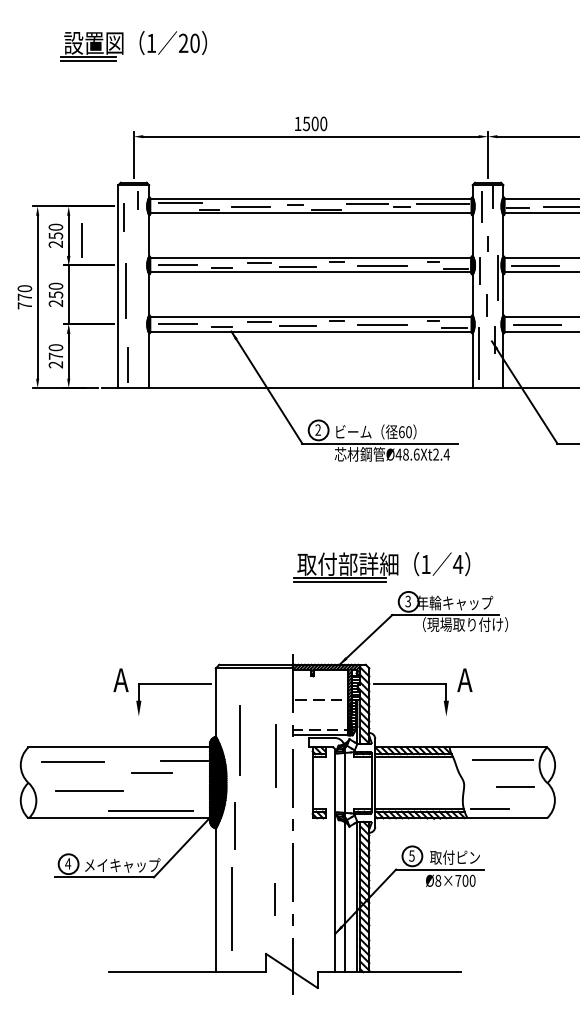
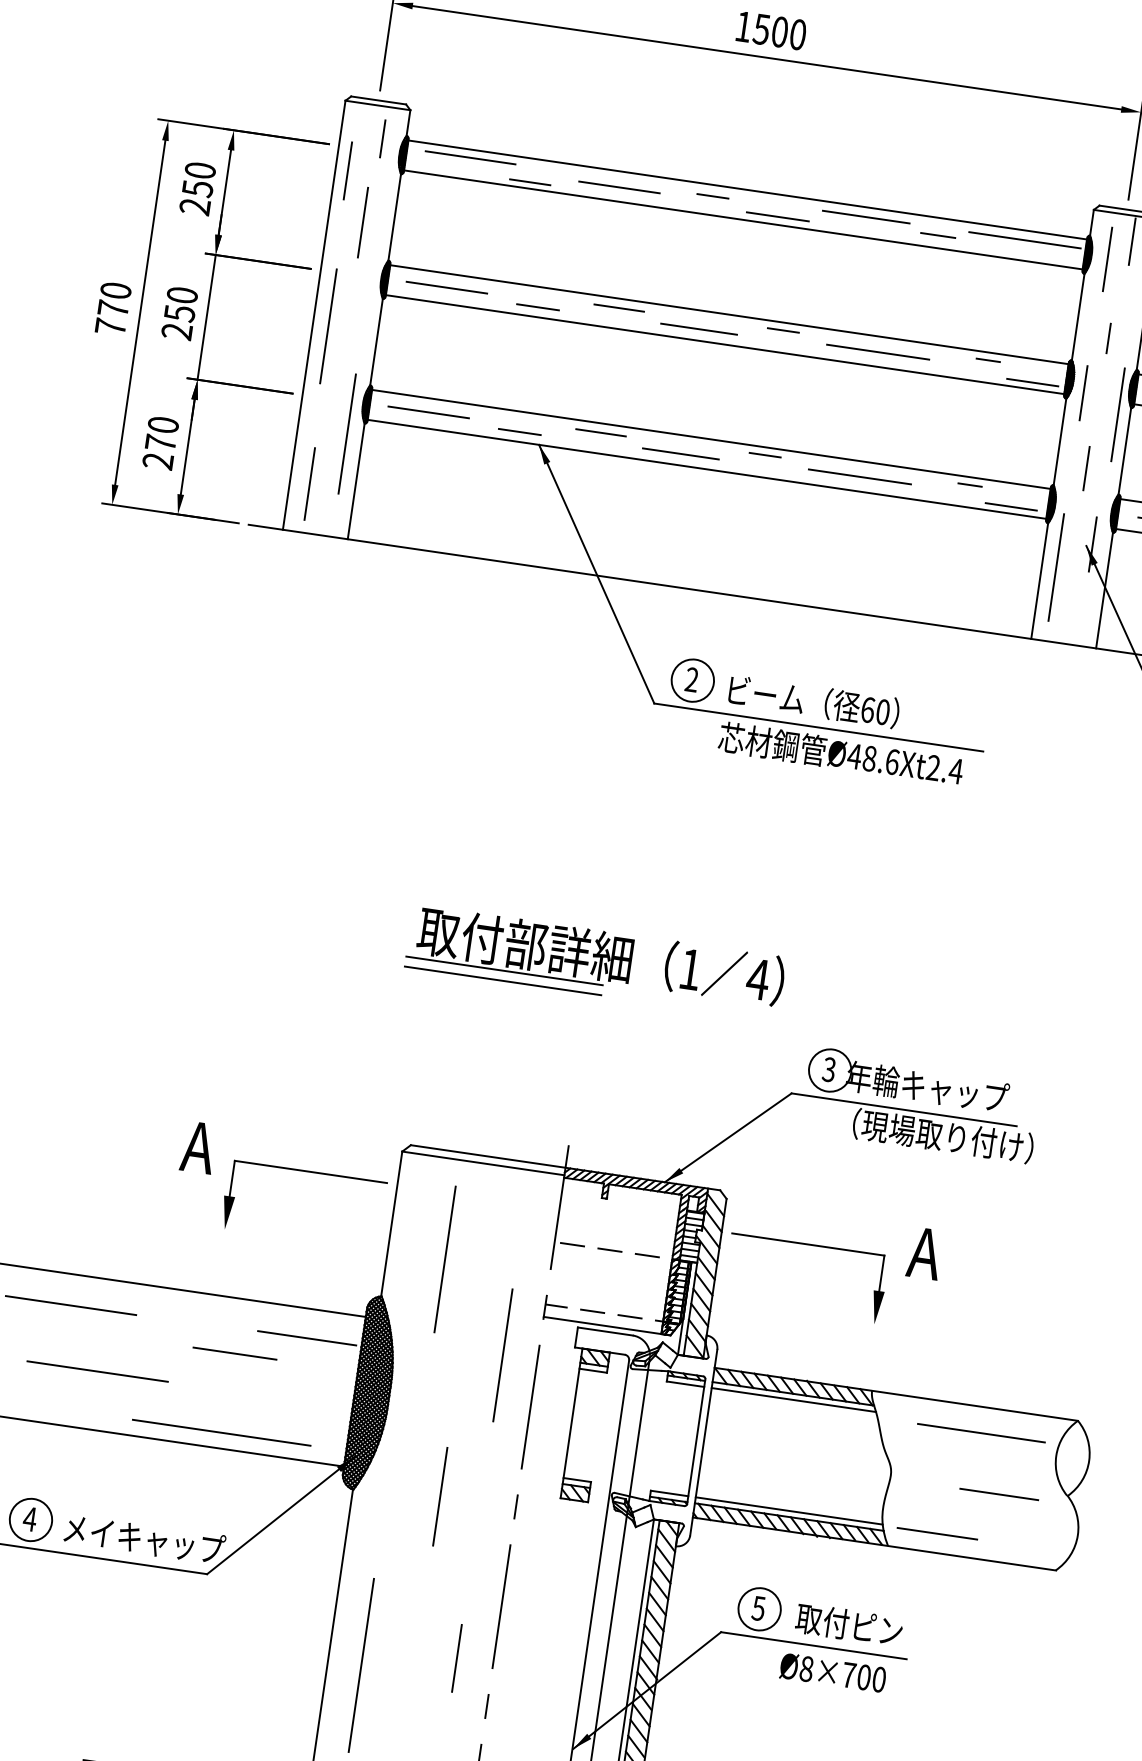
line: (81, 240) -> (362, 222), moved
line: (141, 339) -> (346, 433), added
part: (381, 567) -> (595, 962), moved
line: (239, 740) -> (444, 1259), moved
line: (234, 825) -> (439, 1496), moved

